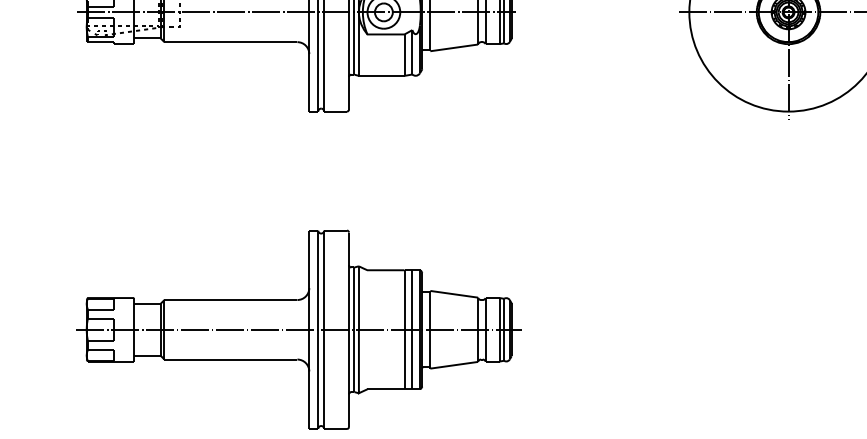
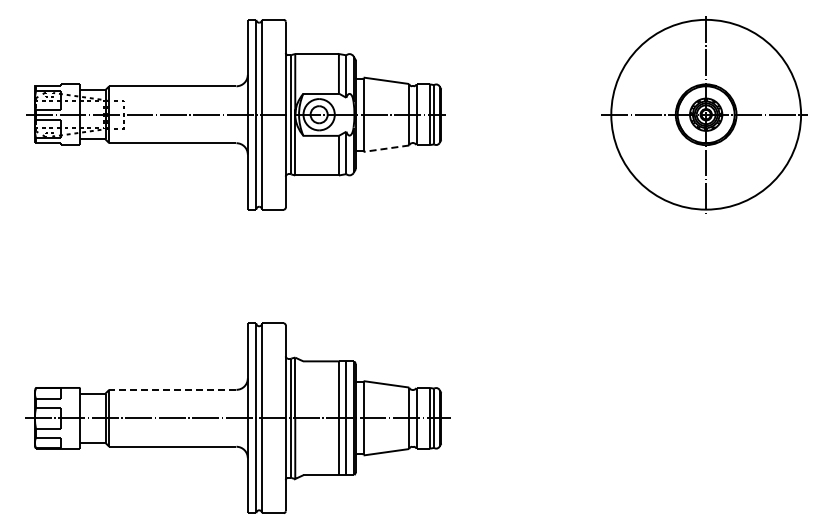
line: (453, 47) -> (385, 148), solid -> dashed
line: (230, 299) -> (172, 389), solid -> dashed

